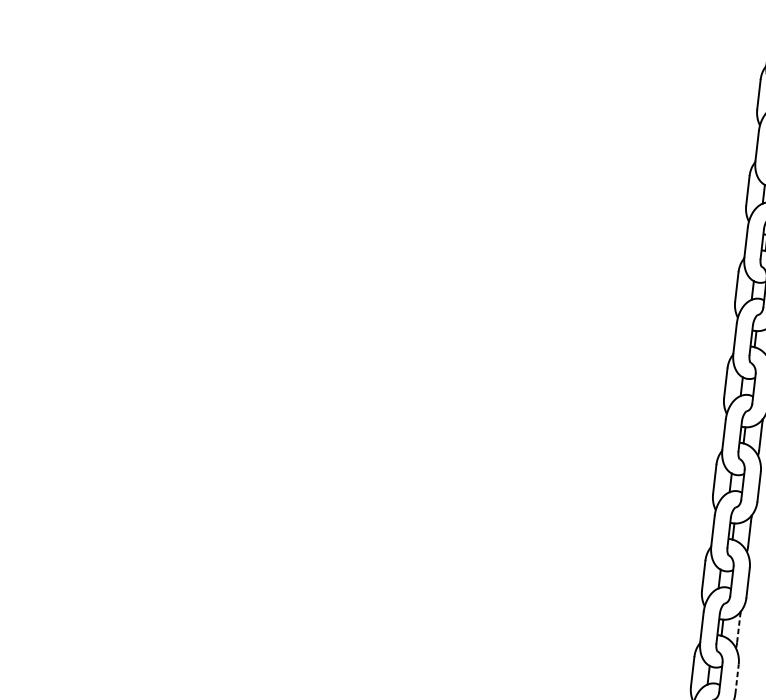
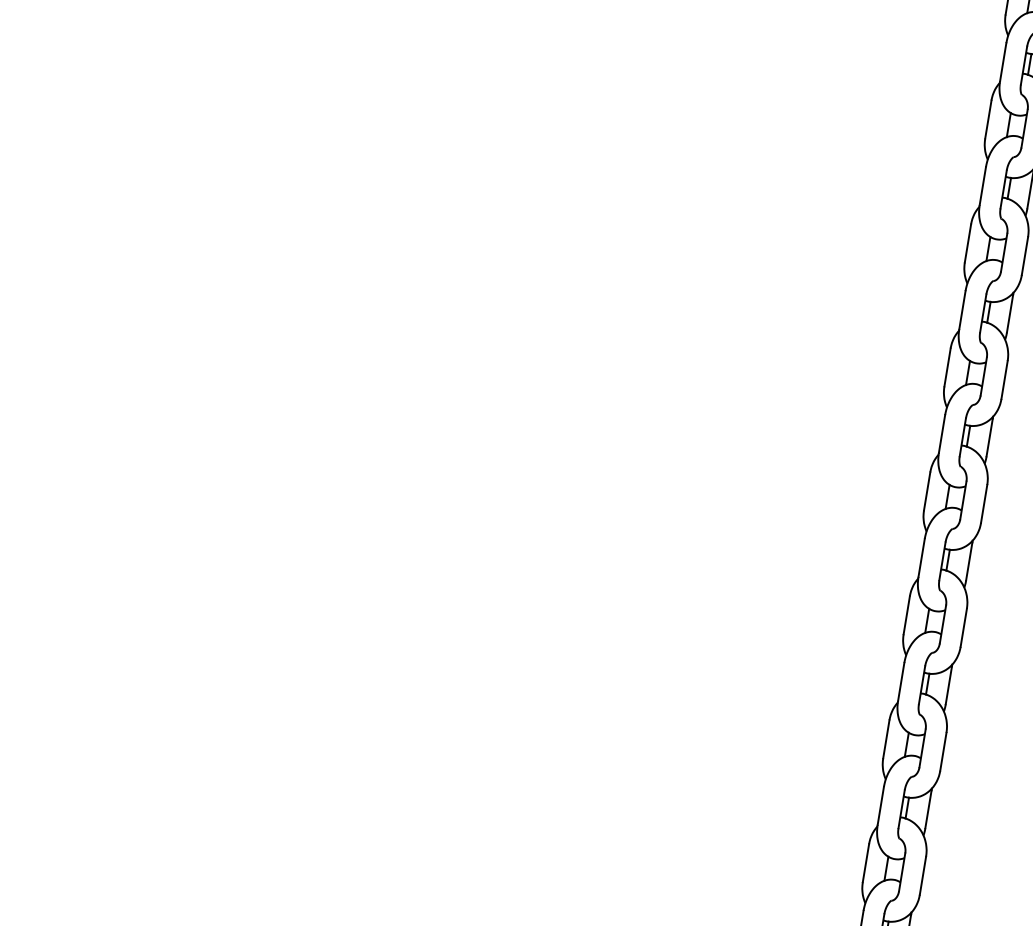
line: (738, 627) -> (928, 808), dashed -> solid
line: (737, 679) -> (923, 875), dashed -> solid

